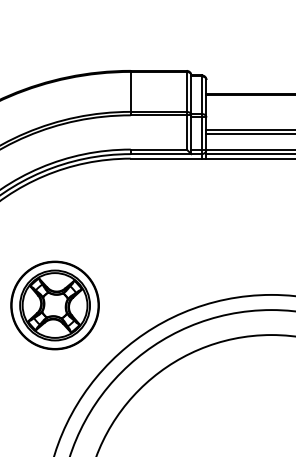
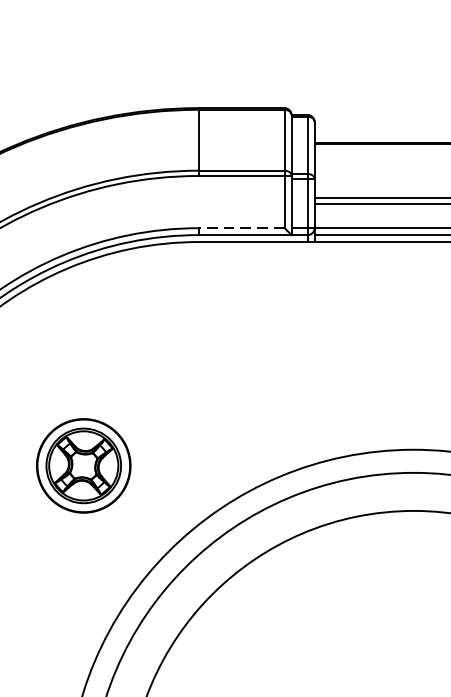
line: (158, 149) -> (241, 228), solid -> dashed
part: (54, 305) -> (82, 465), size x0.7

